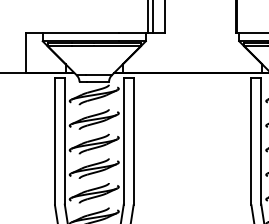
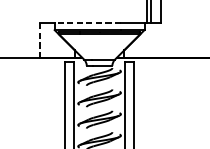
line: (80, 33) -> (87, 23), solid -> dashed
line: (25, 53) -> (39, 40), solid -> dashed

